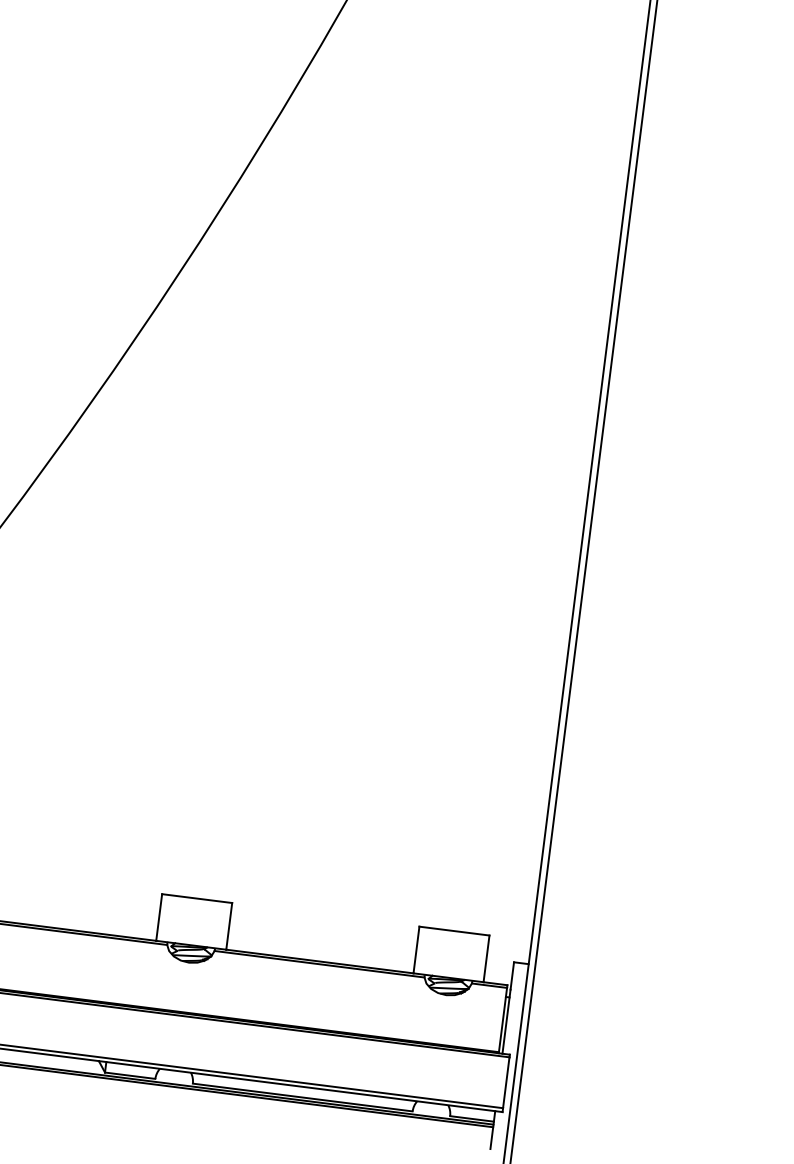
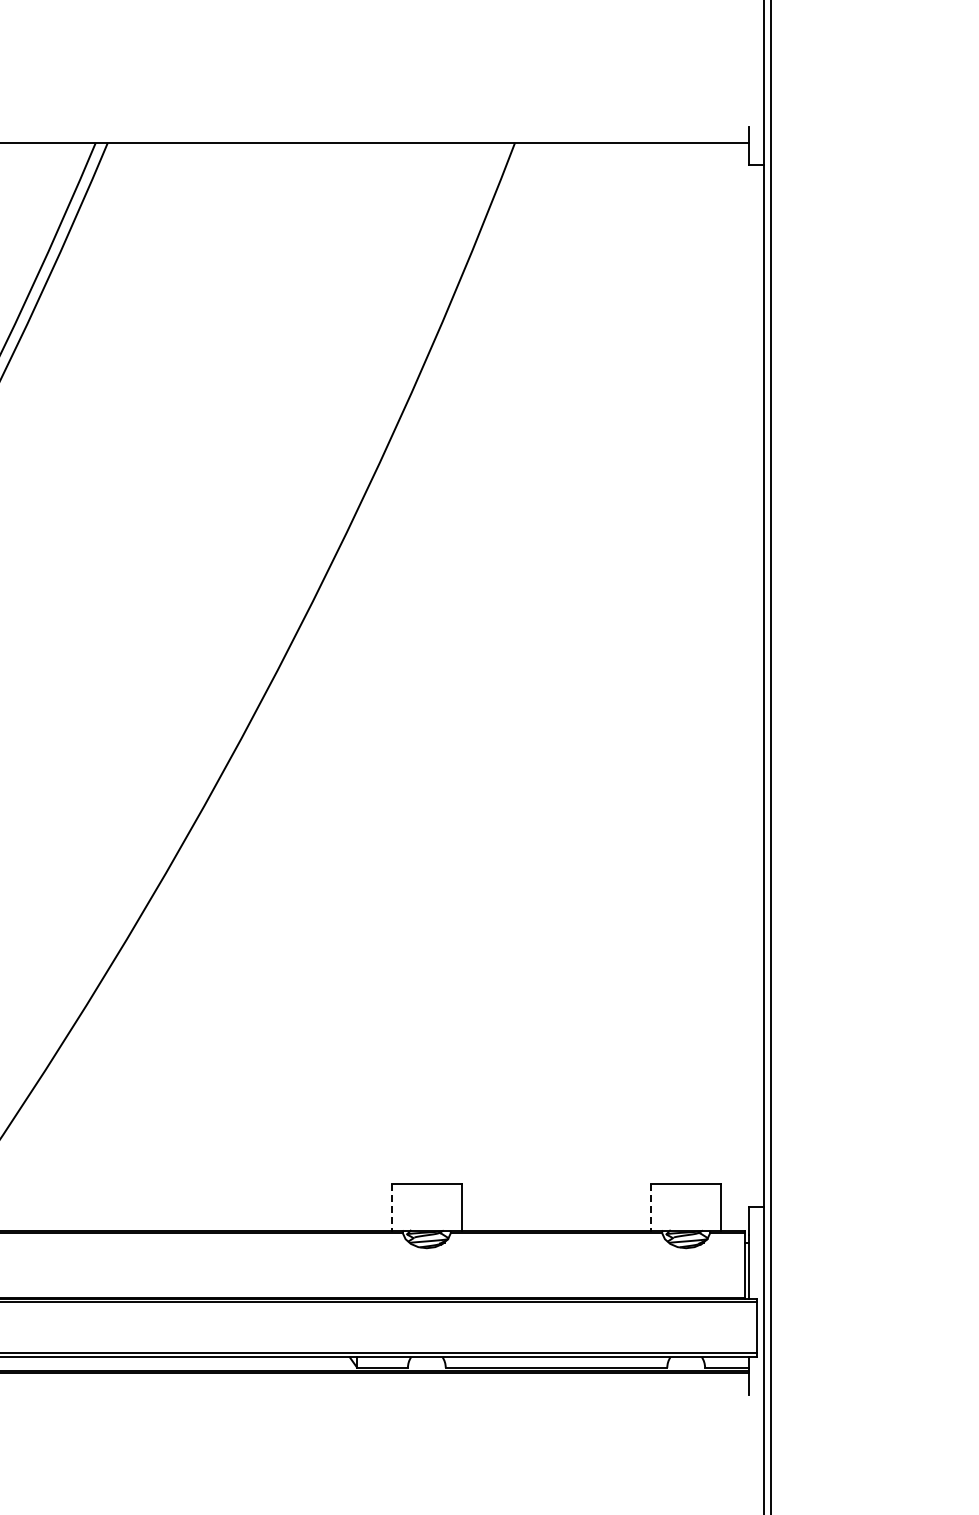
line: (159, 917) -> (391, 1207), solid -> dashed
line: (416, 950) -> (650, 1207), solid -> dashed

